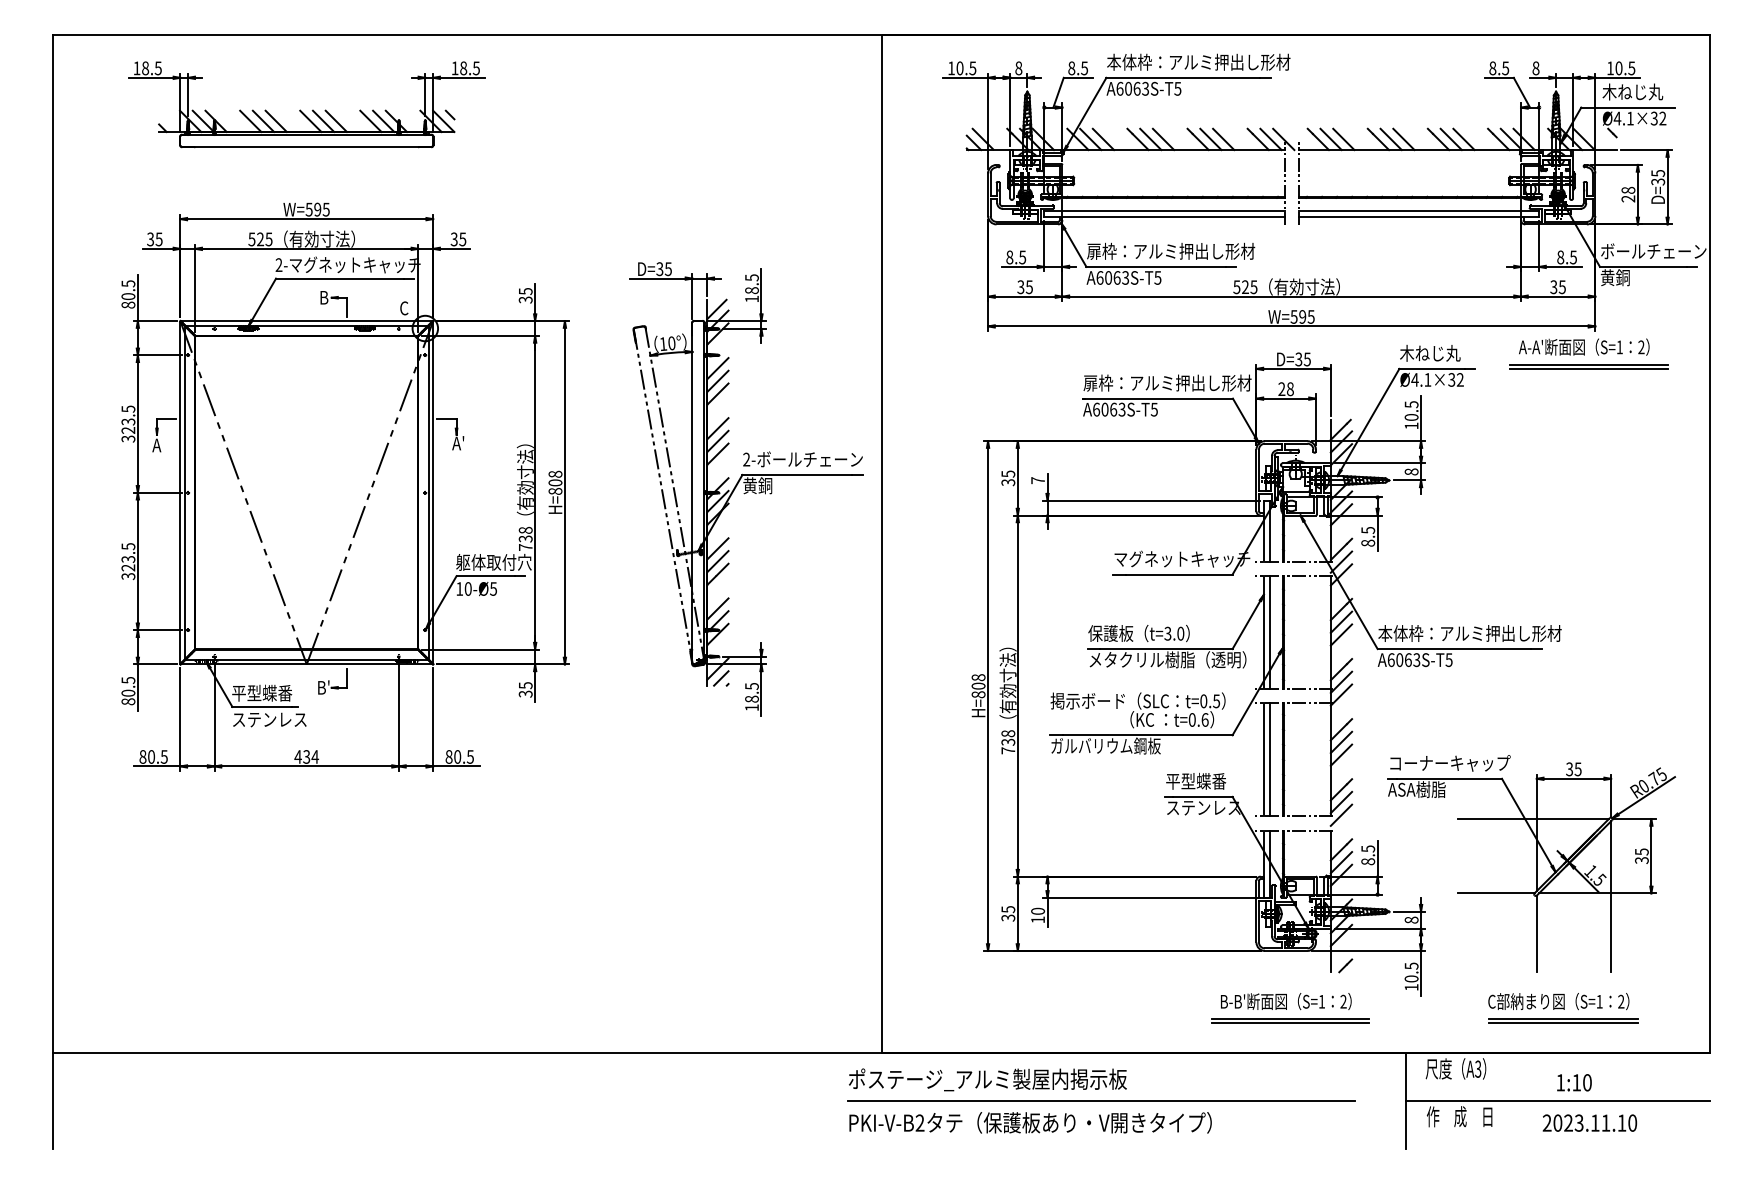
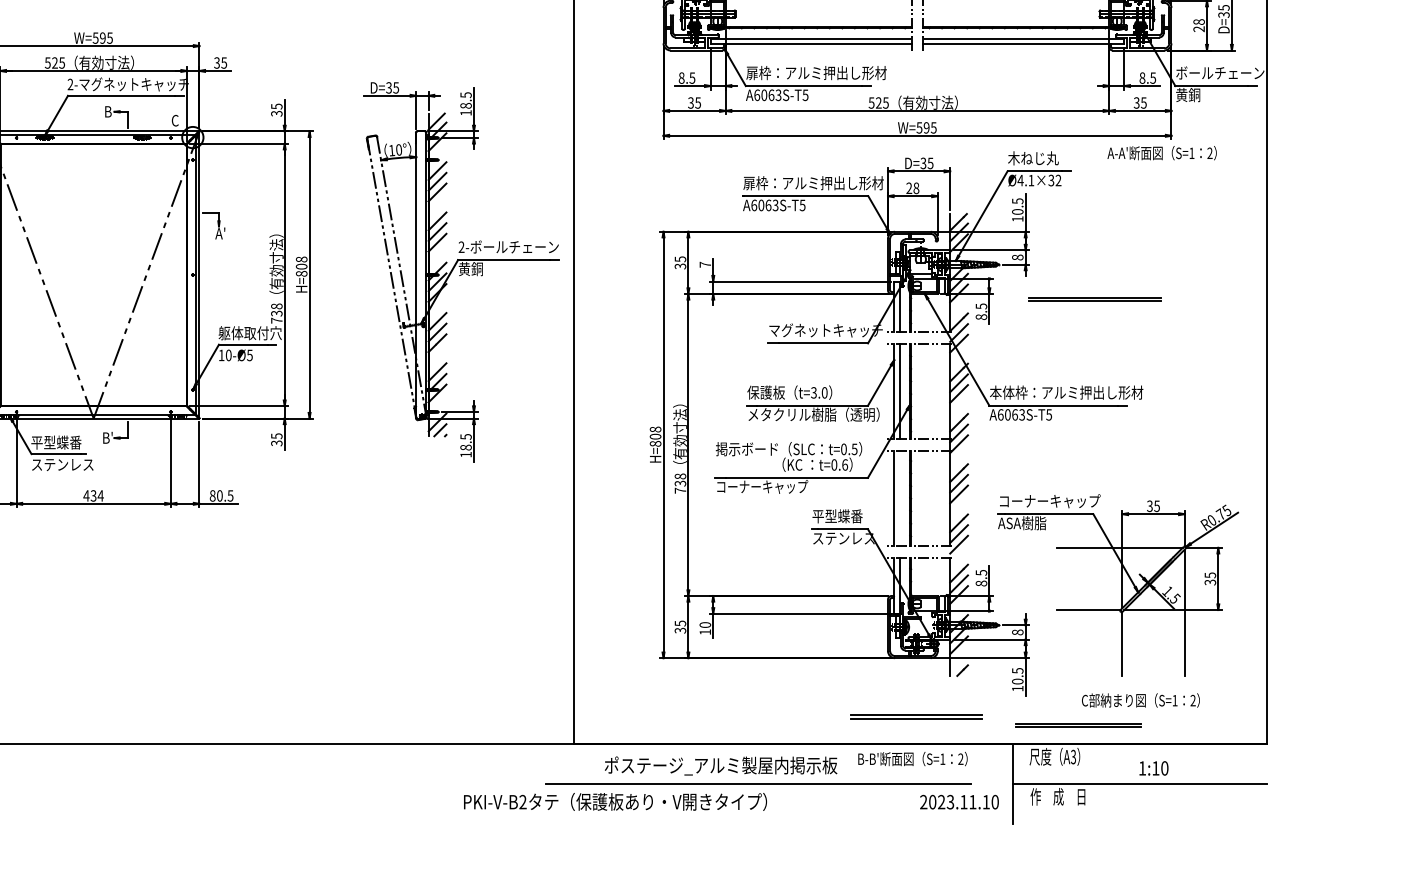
part: (1588, 366) -> (1094, 298), moved
text: (1106, 745) -> (762, 486), ガルバリウム鋼板 -> コーナーキャップ
line: (1270, 759) -> (899, 498), removed
text: (1286, 1001) -> (913, 759), moved
part: (1563, 1020) -> (1078, 724), moved
text: (987, 1079) -> (720, 765), moved
text: (1030, 1122) -> (615, 801), moved
text: (1589, 1122) -> (959, 801), moved

